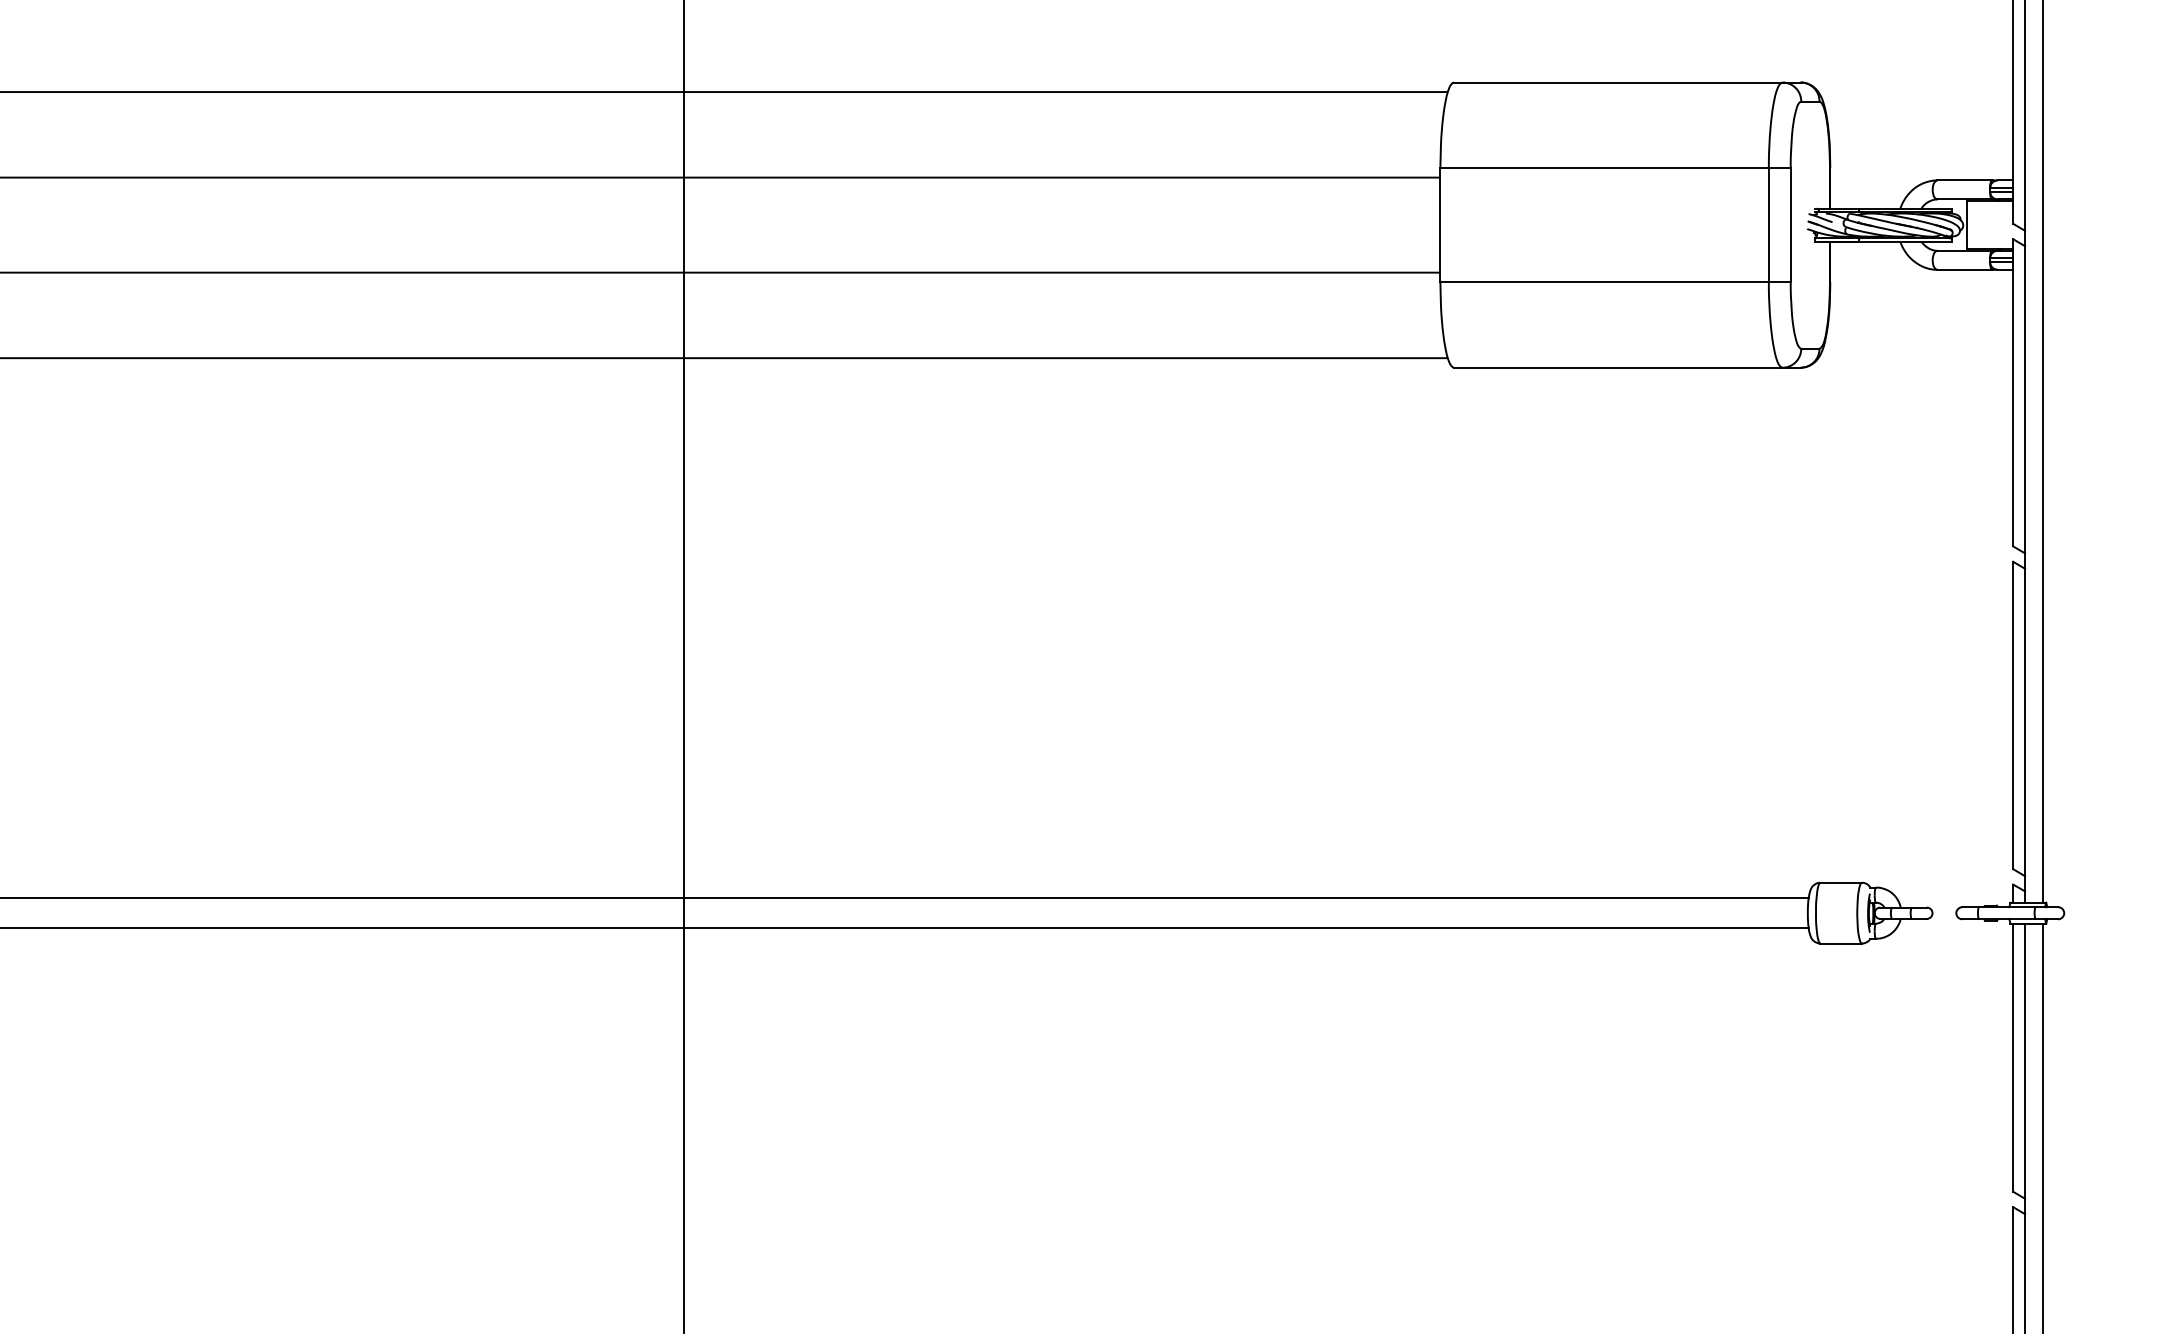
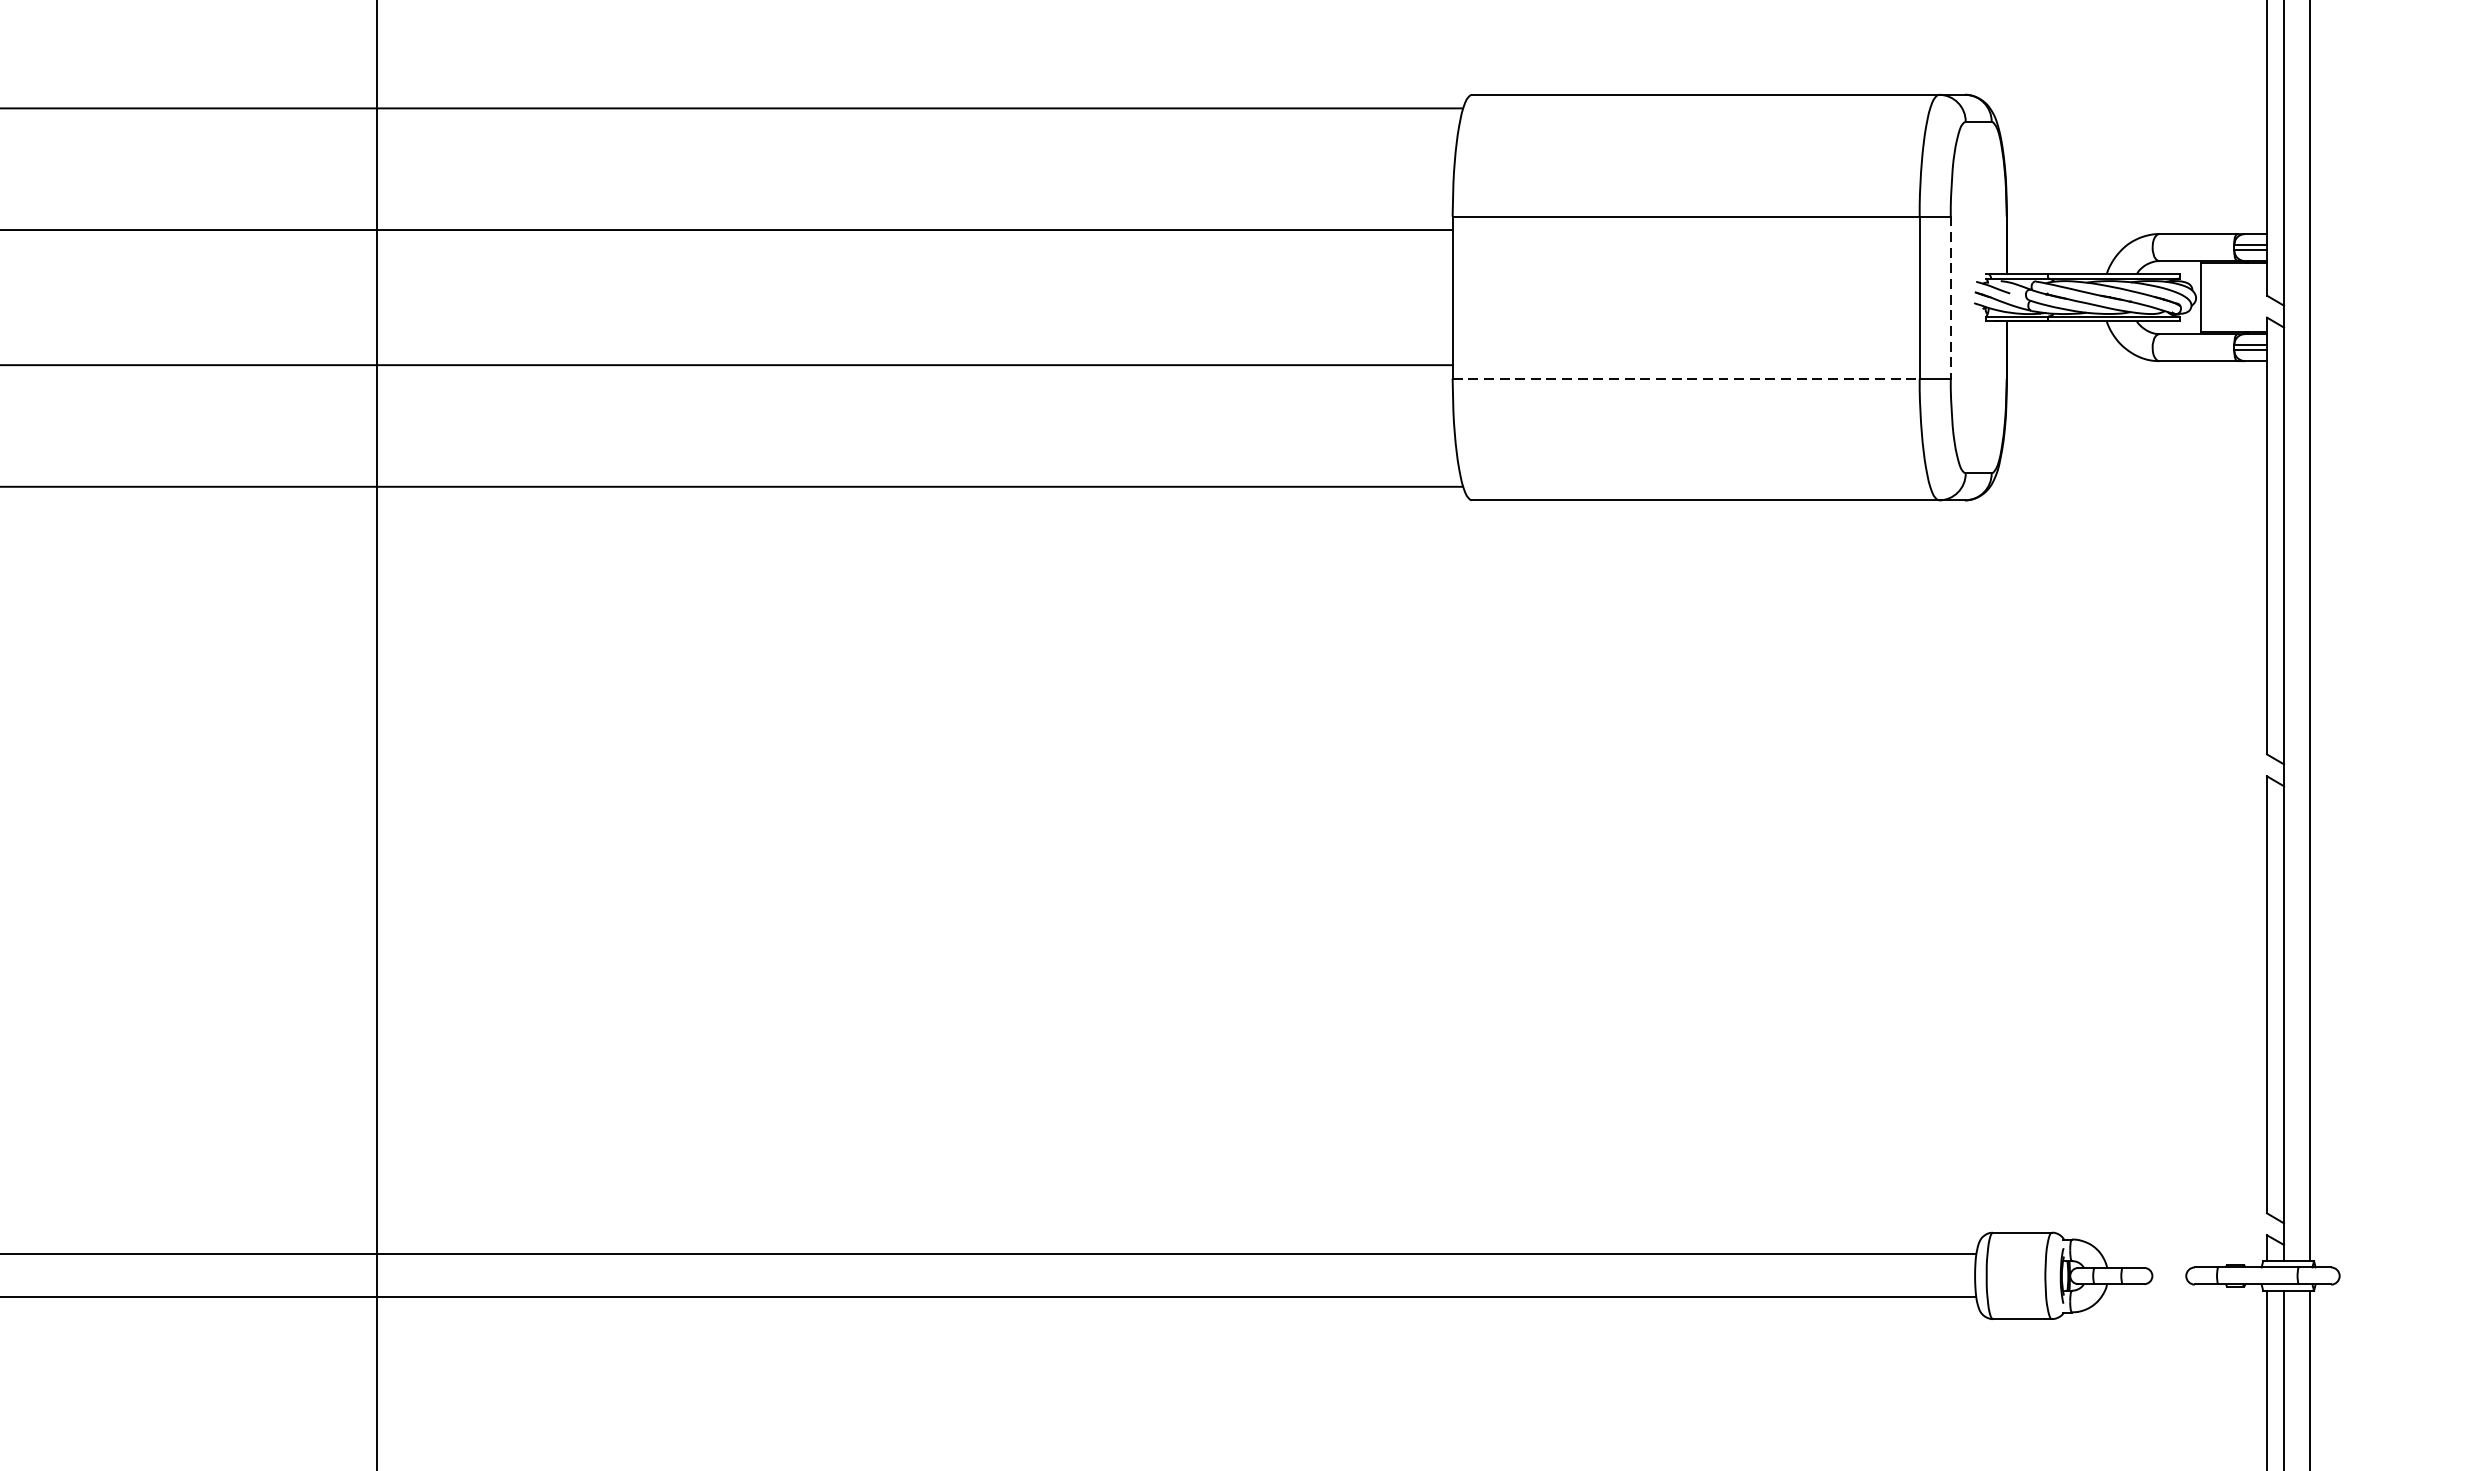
line: (1790, 225) -> (1950, 298), solid -> dashed
line: (1605, 282) -> (1687, 379), solid -> dashed

